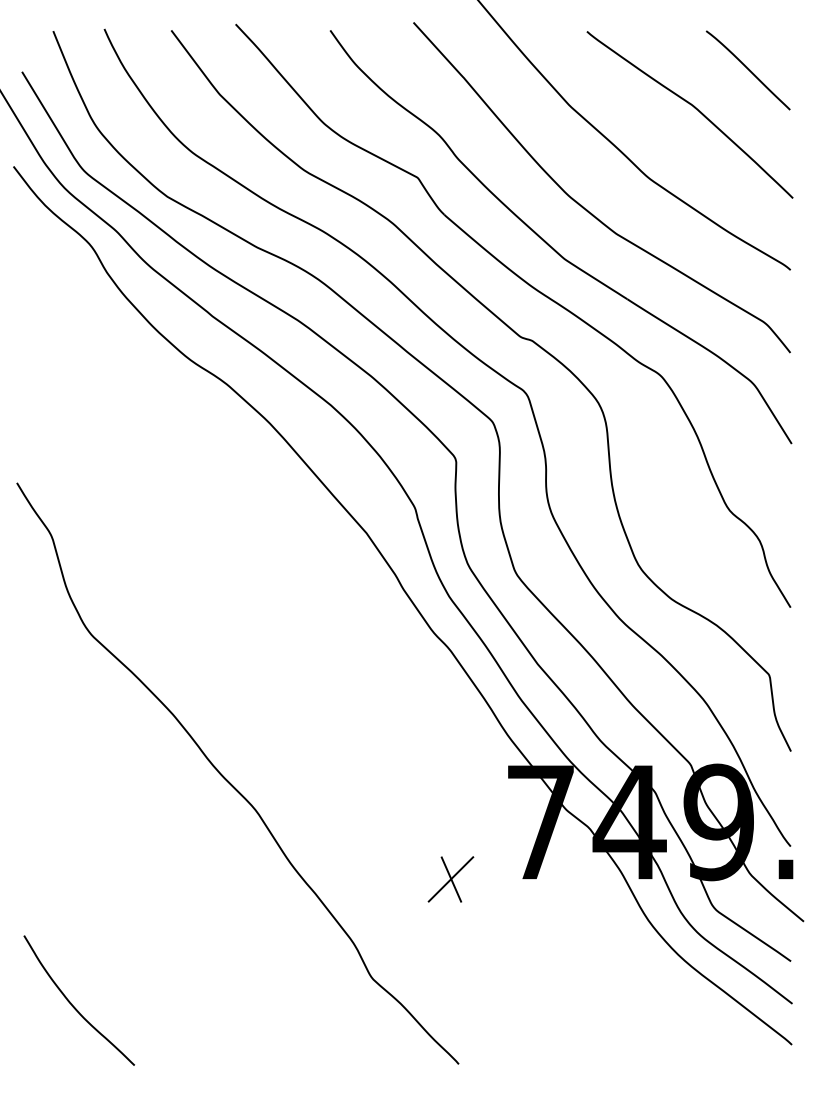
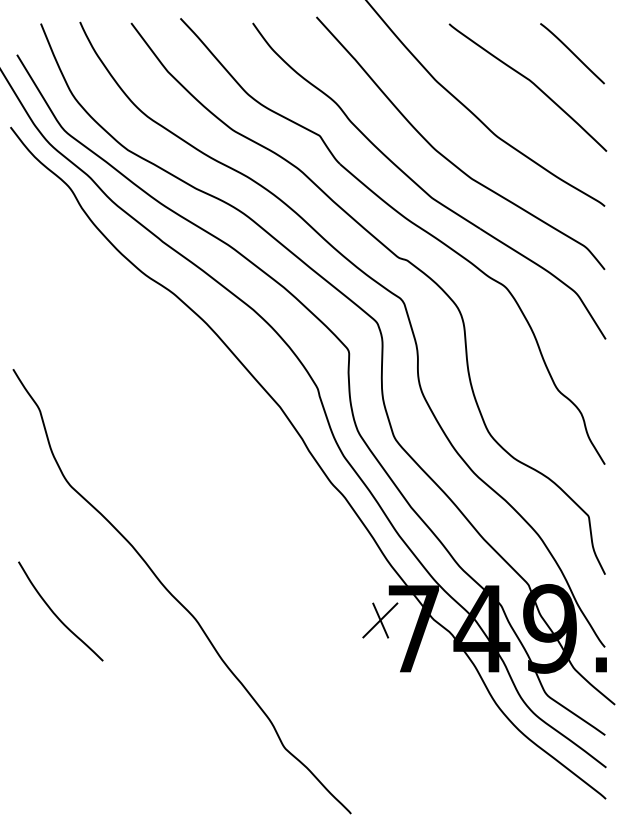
part: (450, 879) -> (379, 620), moved
curve: (73, 1005) -> (56, 615), moved

